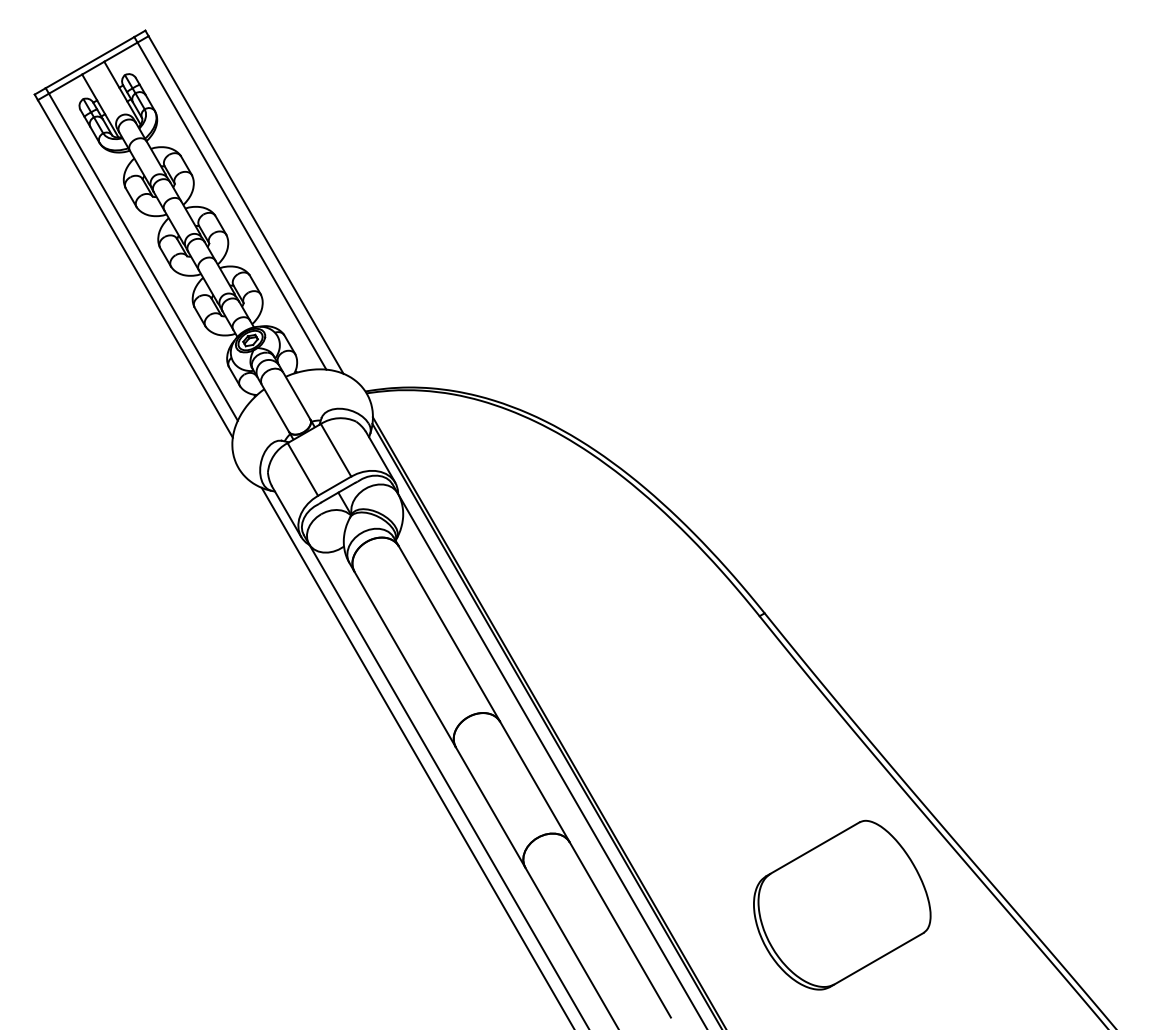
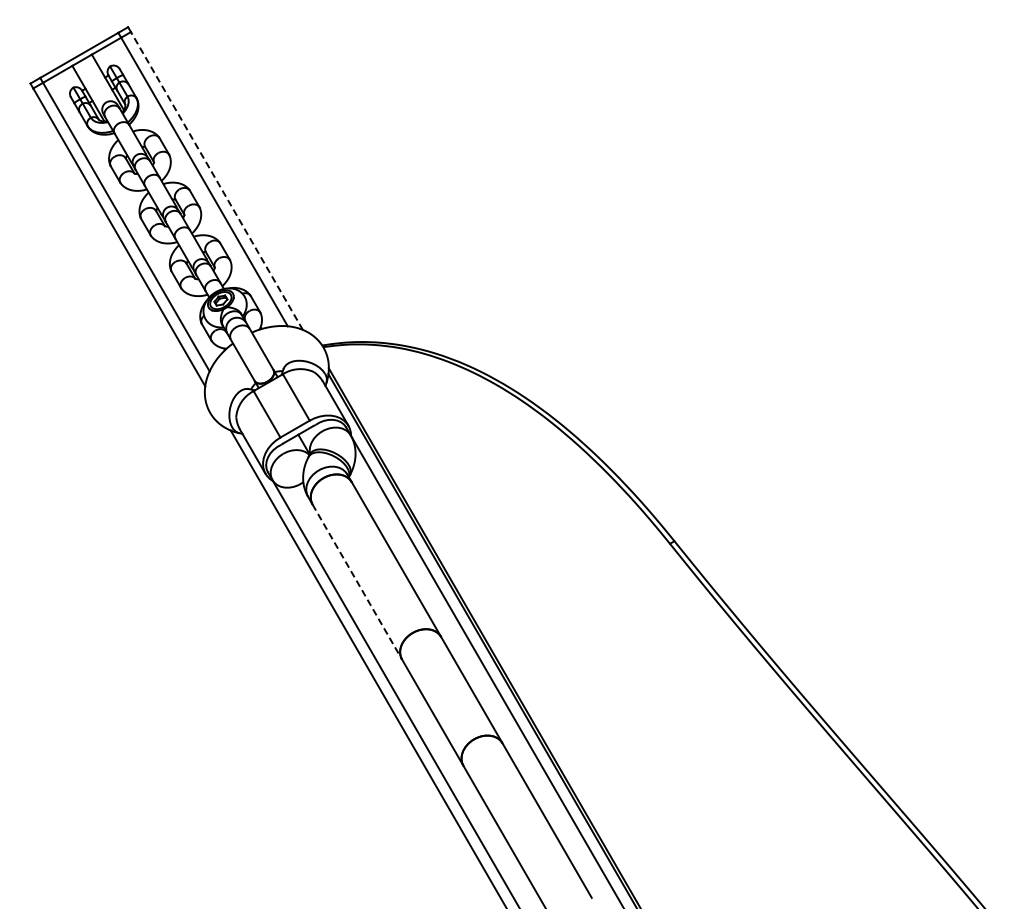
line: (245, 204) -> (216, 180), solid -> dashed
line: (405, 660) -> (357, 582), solid -> dashed
part: (841, 904) -> (742, 798), removed

